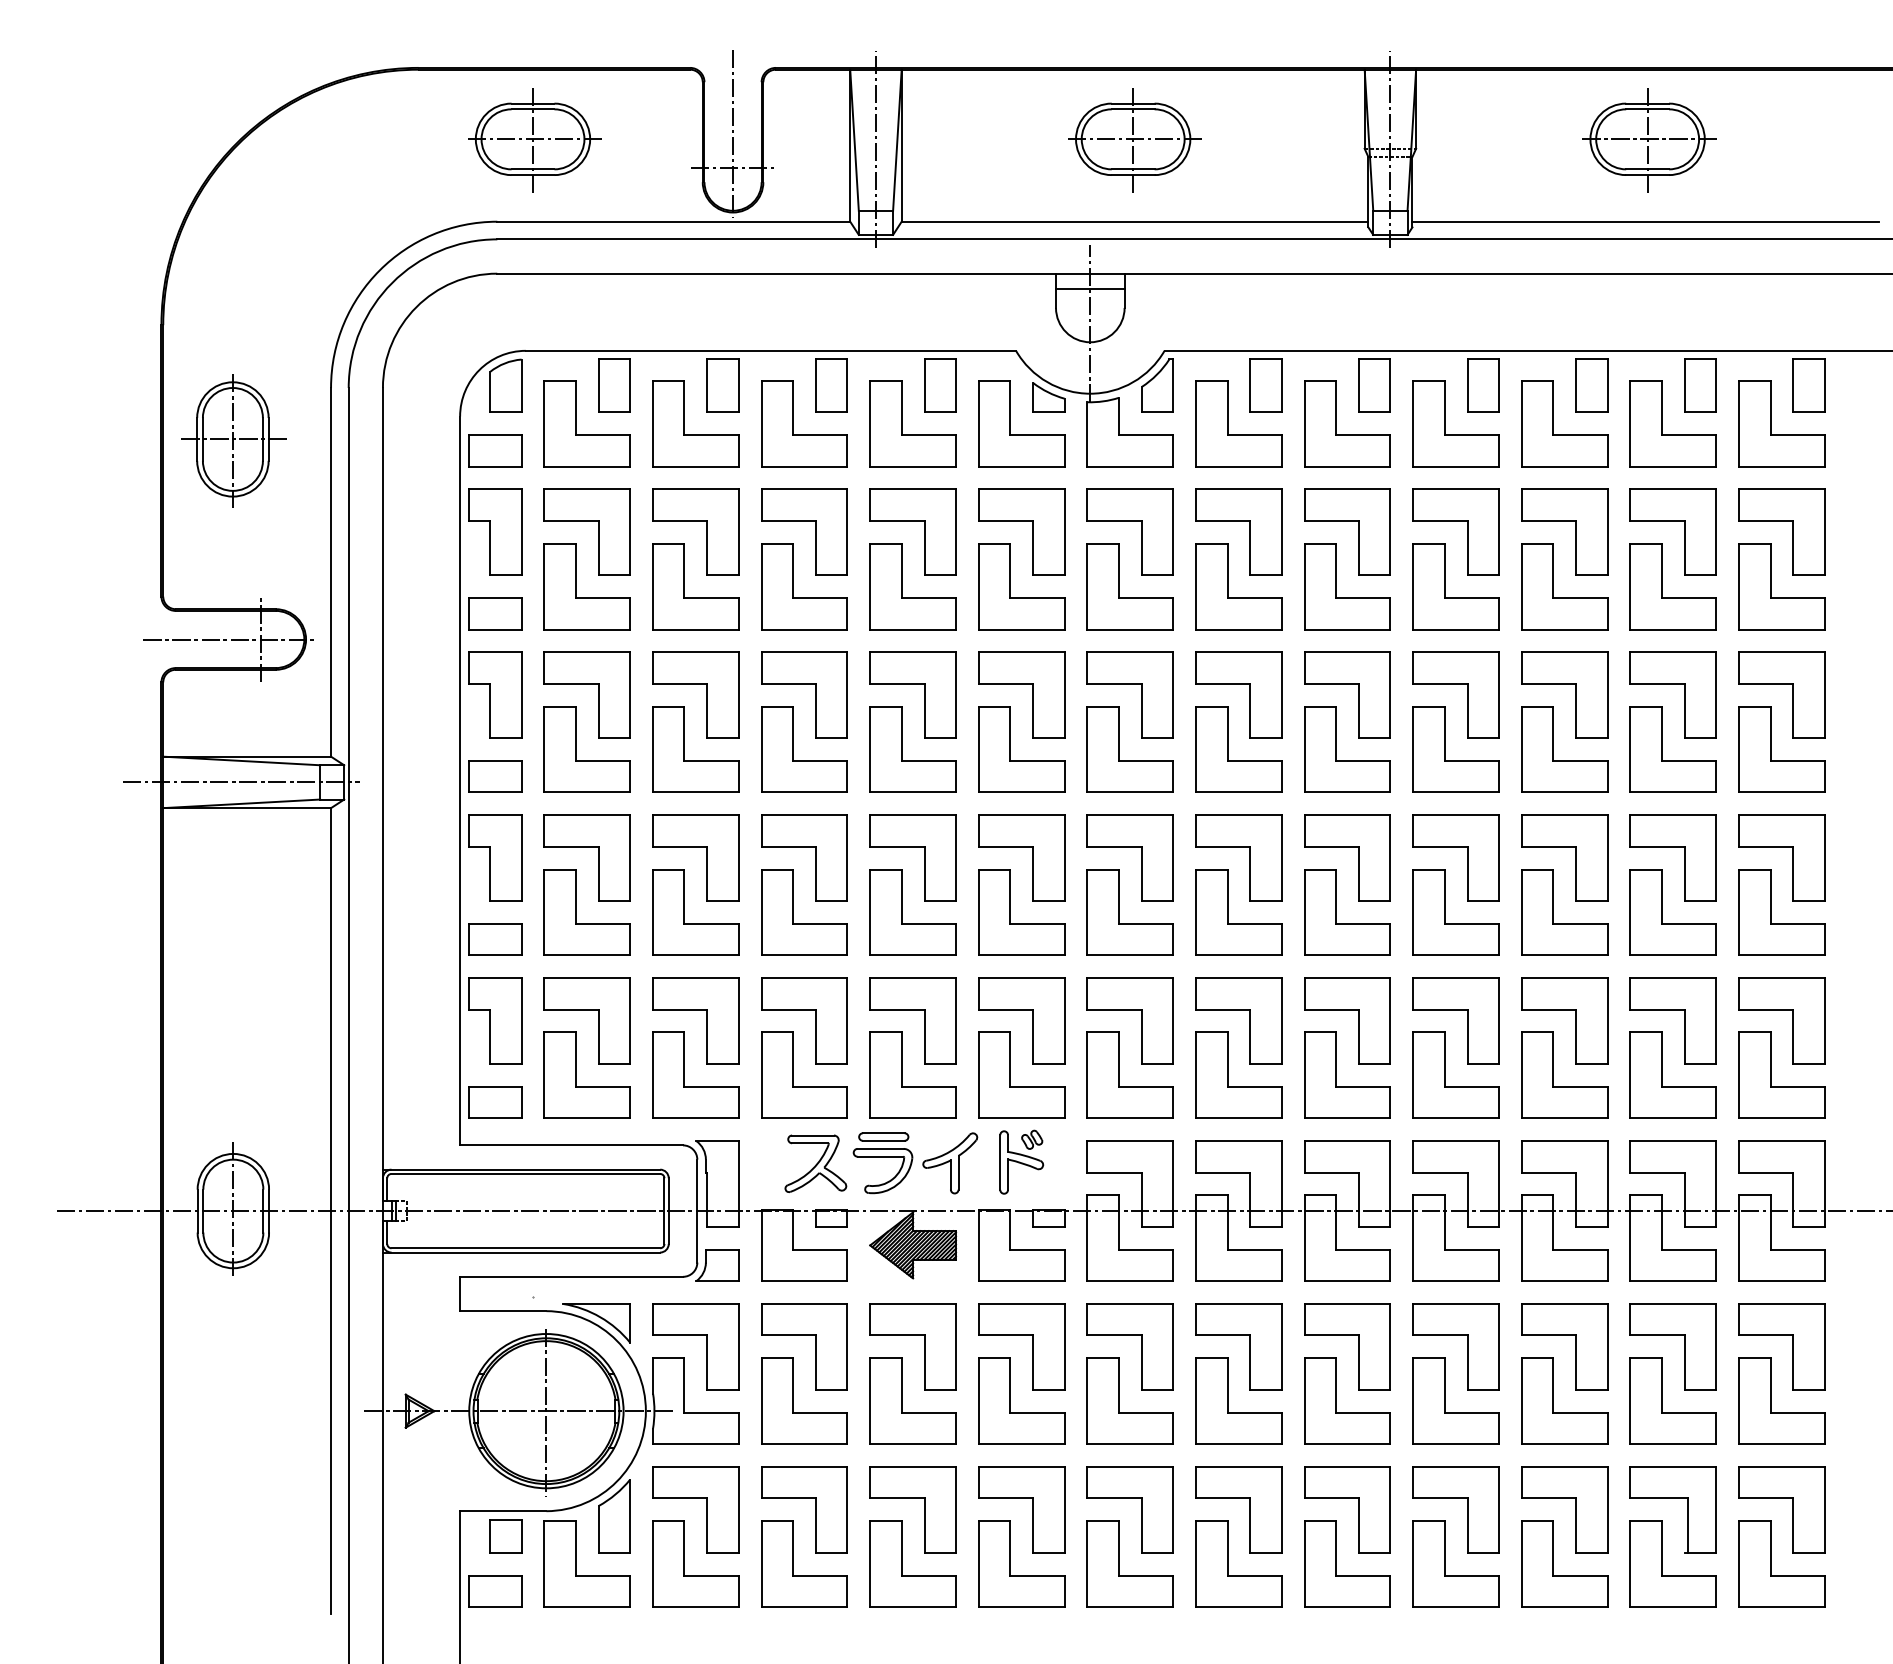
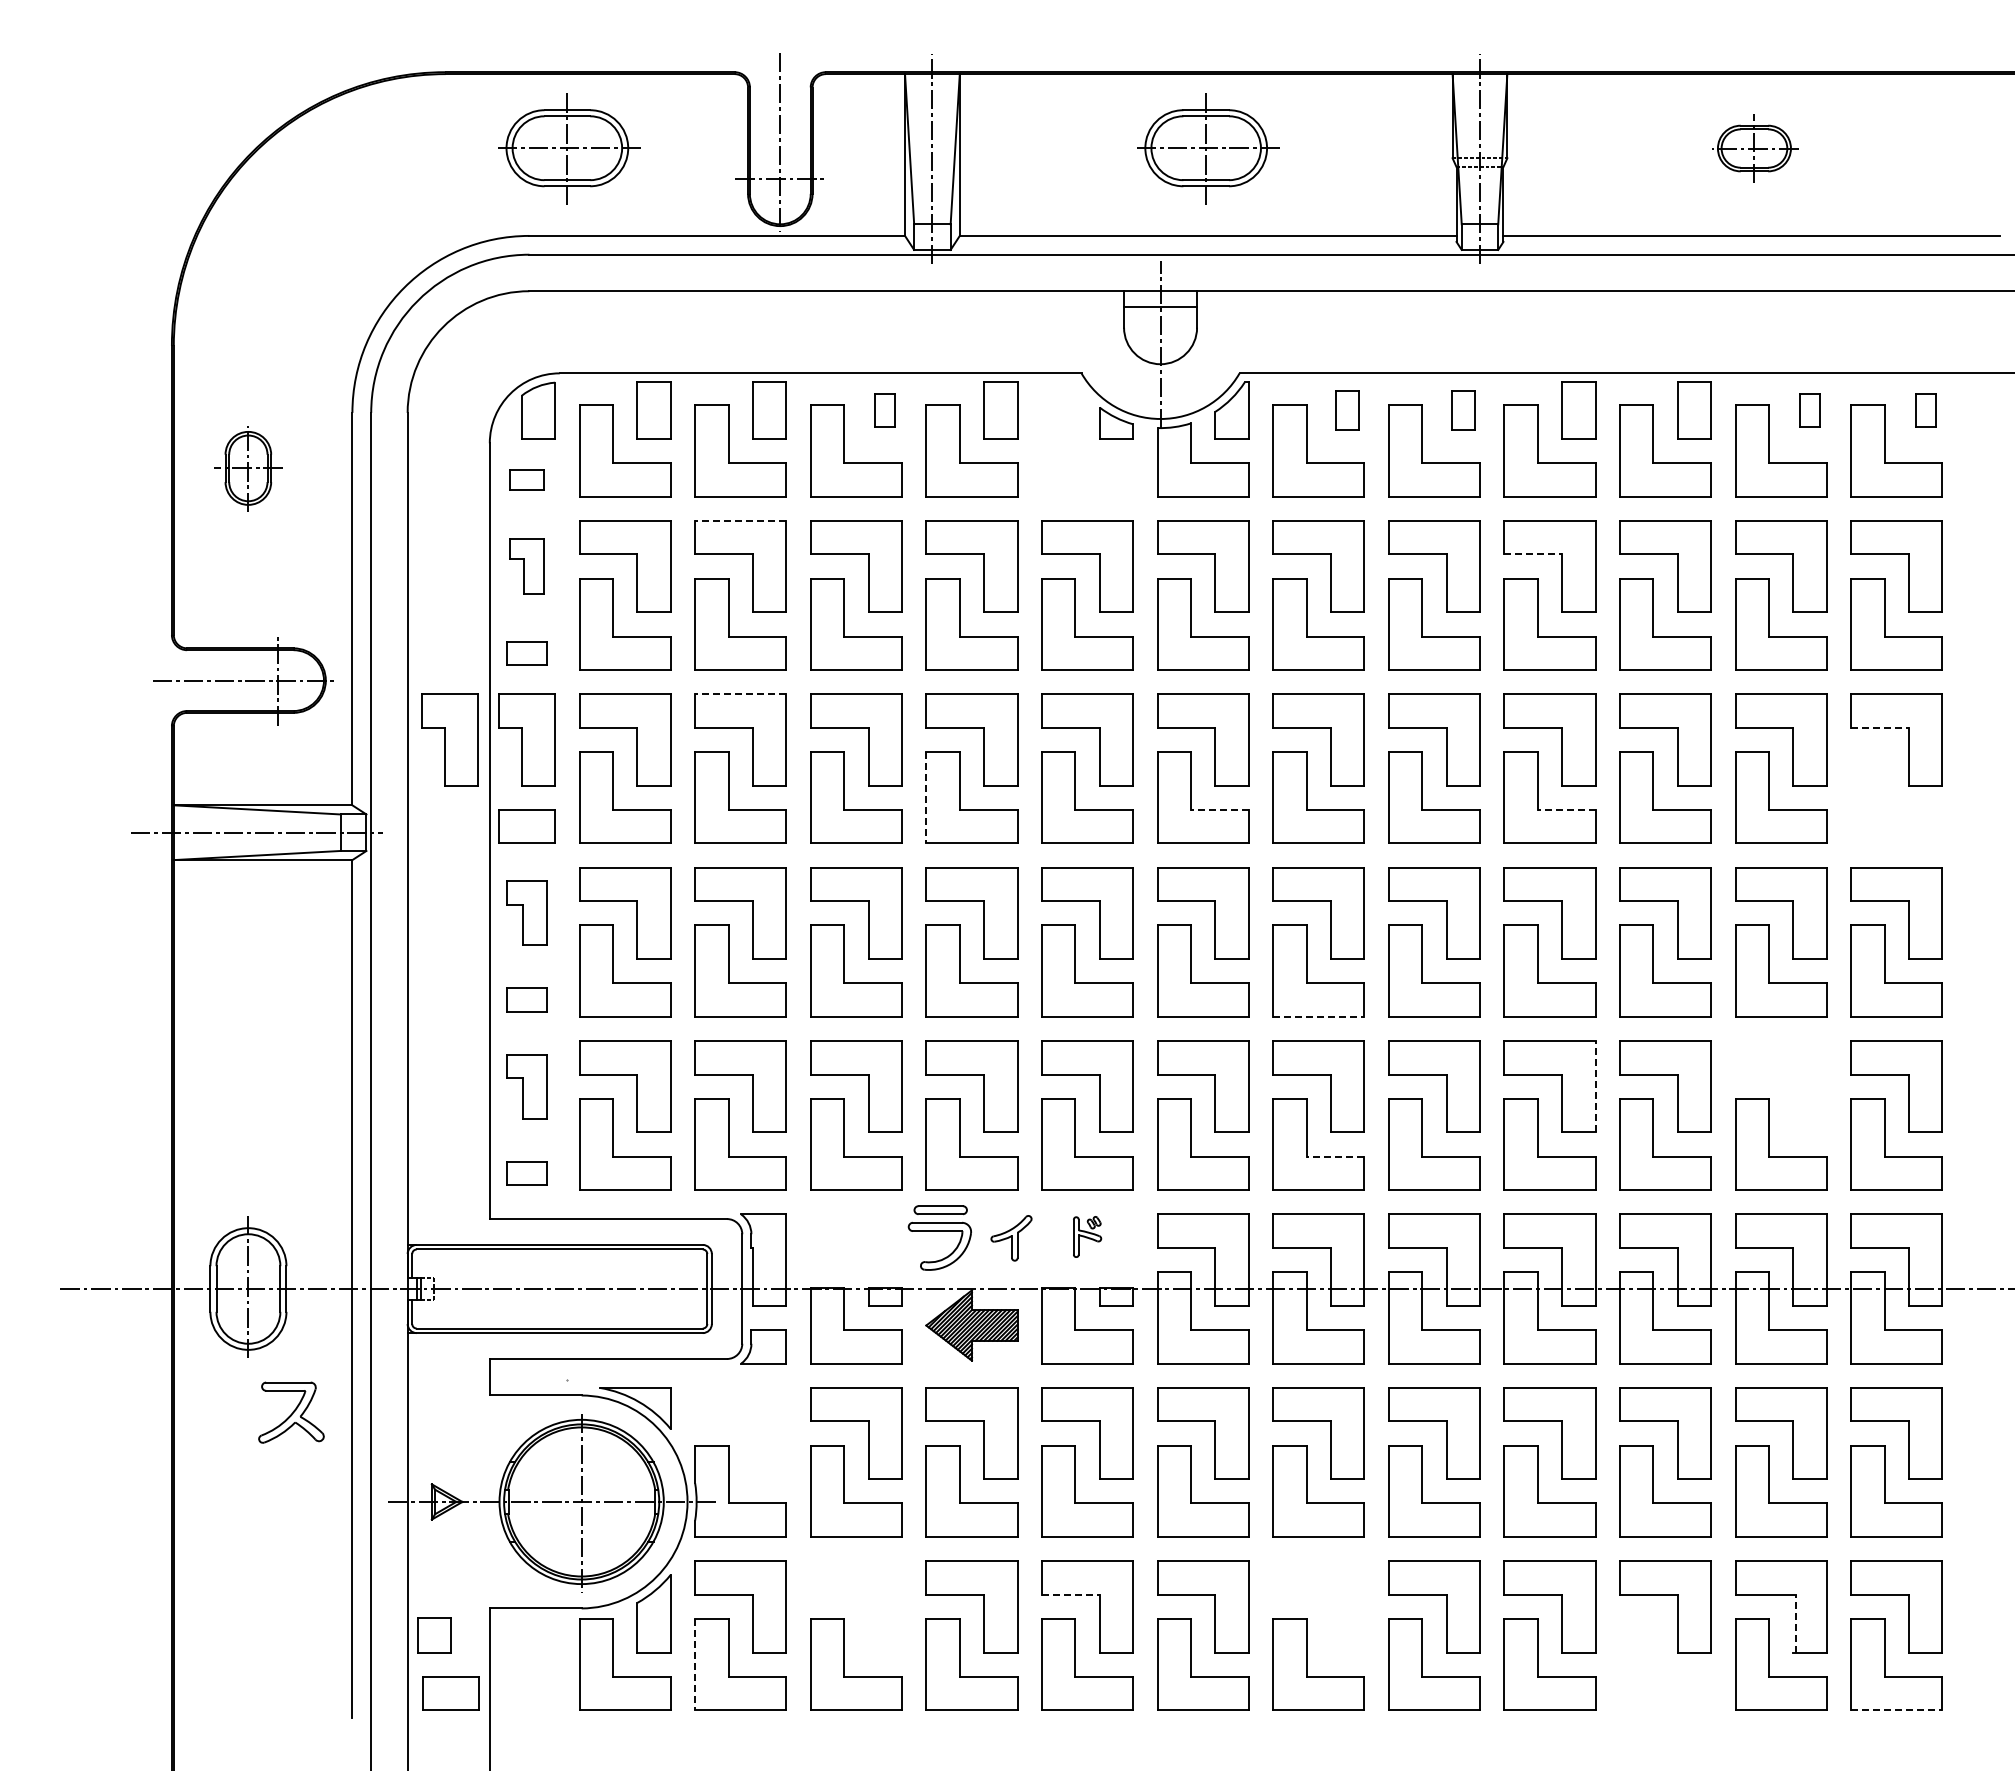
part: (1649, 139) -> (1755, 148), size x0.6
part: (831, 385) -> (885, 410), size x0.6
part: (1265, 385) -> (1347, 410), size x0.7
part: (1374, 385) -> (1463, 410), size x0.7
part: (1699, 385) -> (1809, 410), size x0.6
part: (1808, 385) -> (1925, 410), size x0.6
part: (1010, 423) -> (1075, 450), removed
part: (233, 441) -> (248, 469), size x0.6
part: (494, 450) -> (526, 479), size x0.6
line: (695, 489) -> (740, 520), solid -> dashed
line: (1440, 521) -> (1533, 554), solid -> dashed
part: (494, 532) -> (526, 566), size x0.6
part: (494, 614) -> (526, 653), size x0.7
line: (695, 652) -> (740, 694), solid -> dashed
line: (1766, 683) -> (1880, 727), solid -> dashed
part: (422, 694) -> (449, 739), added
line: (870, 749) -> (926, 797), solid -> dashed
part: (1771, 749) -> (1885, 797), removed
line: (1145, 760) -> (1219, 809), solid -> dashed
line: (1471, 760) -> (1566, 809), solid -> dashed
part: (494, 858) -> (526, 913), size x0.7
part: (494, 939) -> (526, 999), size x0.7
line: (1238, 955) -> (1318, 1016), solid -> dashed
part: (1673, 1010) -> (1781, 1075), removed
part: (494, 1020) -> (526, 1086), size x0.7
line: (1498, 1020) -> (1595, 1086), solid -> dashed
line: (1254, 1086) -> (1335, 1156), solid -> dashed
part: (494, 1102) -> (526, 1173), size x0.7
part: (1021, 1161) -> (1087, 1236), size x0.6
part: (815, 1163) -> (291, 1412), moved
part: (950, 1163) -> (1011, 1238), size x0.7
part: (695, 1335) -> (740, 1421), removed
line: (1005, 1498) -> (1070, 1594), solid -> dashed
part: (804, 1499) -> (856, 1595), removed
part: (1238, 1499) -> (1318, 1595), removed
line: (1687, 1525) -> (1796, 1623), solid -> dashed
part: (505, 1536) -> (434, 1635), moved
line: (653, 1563) -> (695, 1664), solid -> dashed
part: (1553, 1563) -> (1653, 1664), removed
part: (494, 1591) -> (450, 1693), moved
line: (1781, 1607) -> (1896, 1710), solid -> dashed

